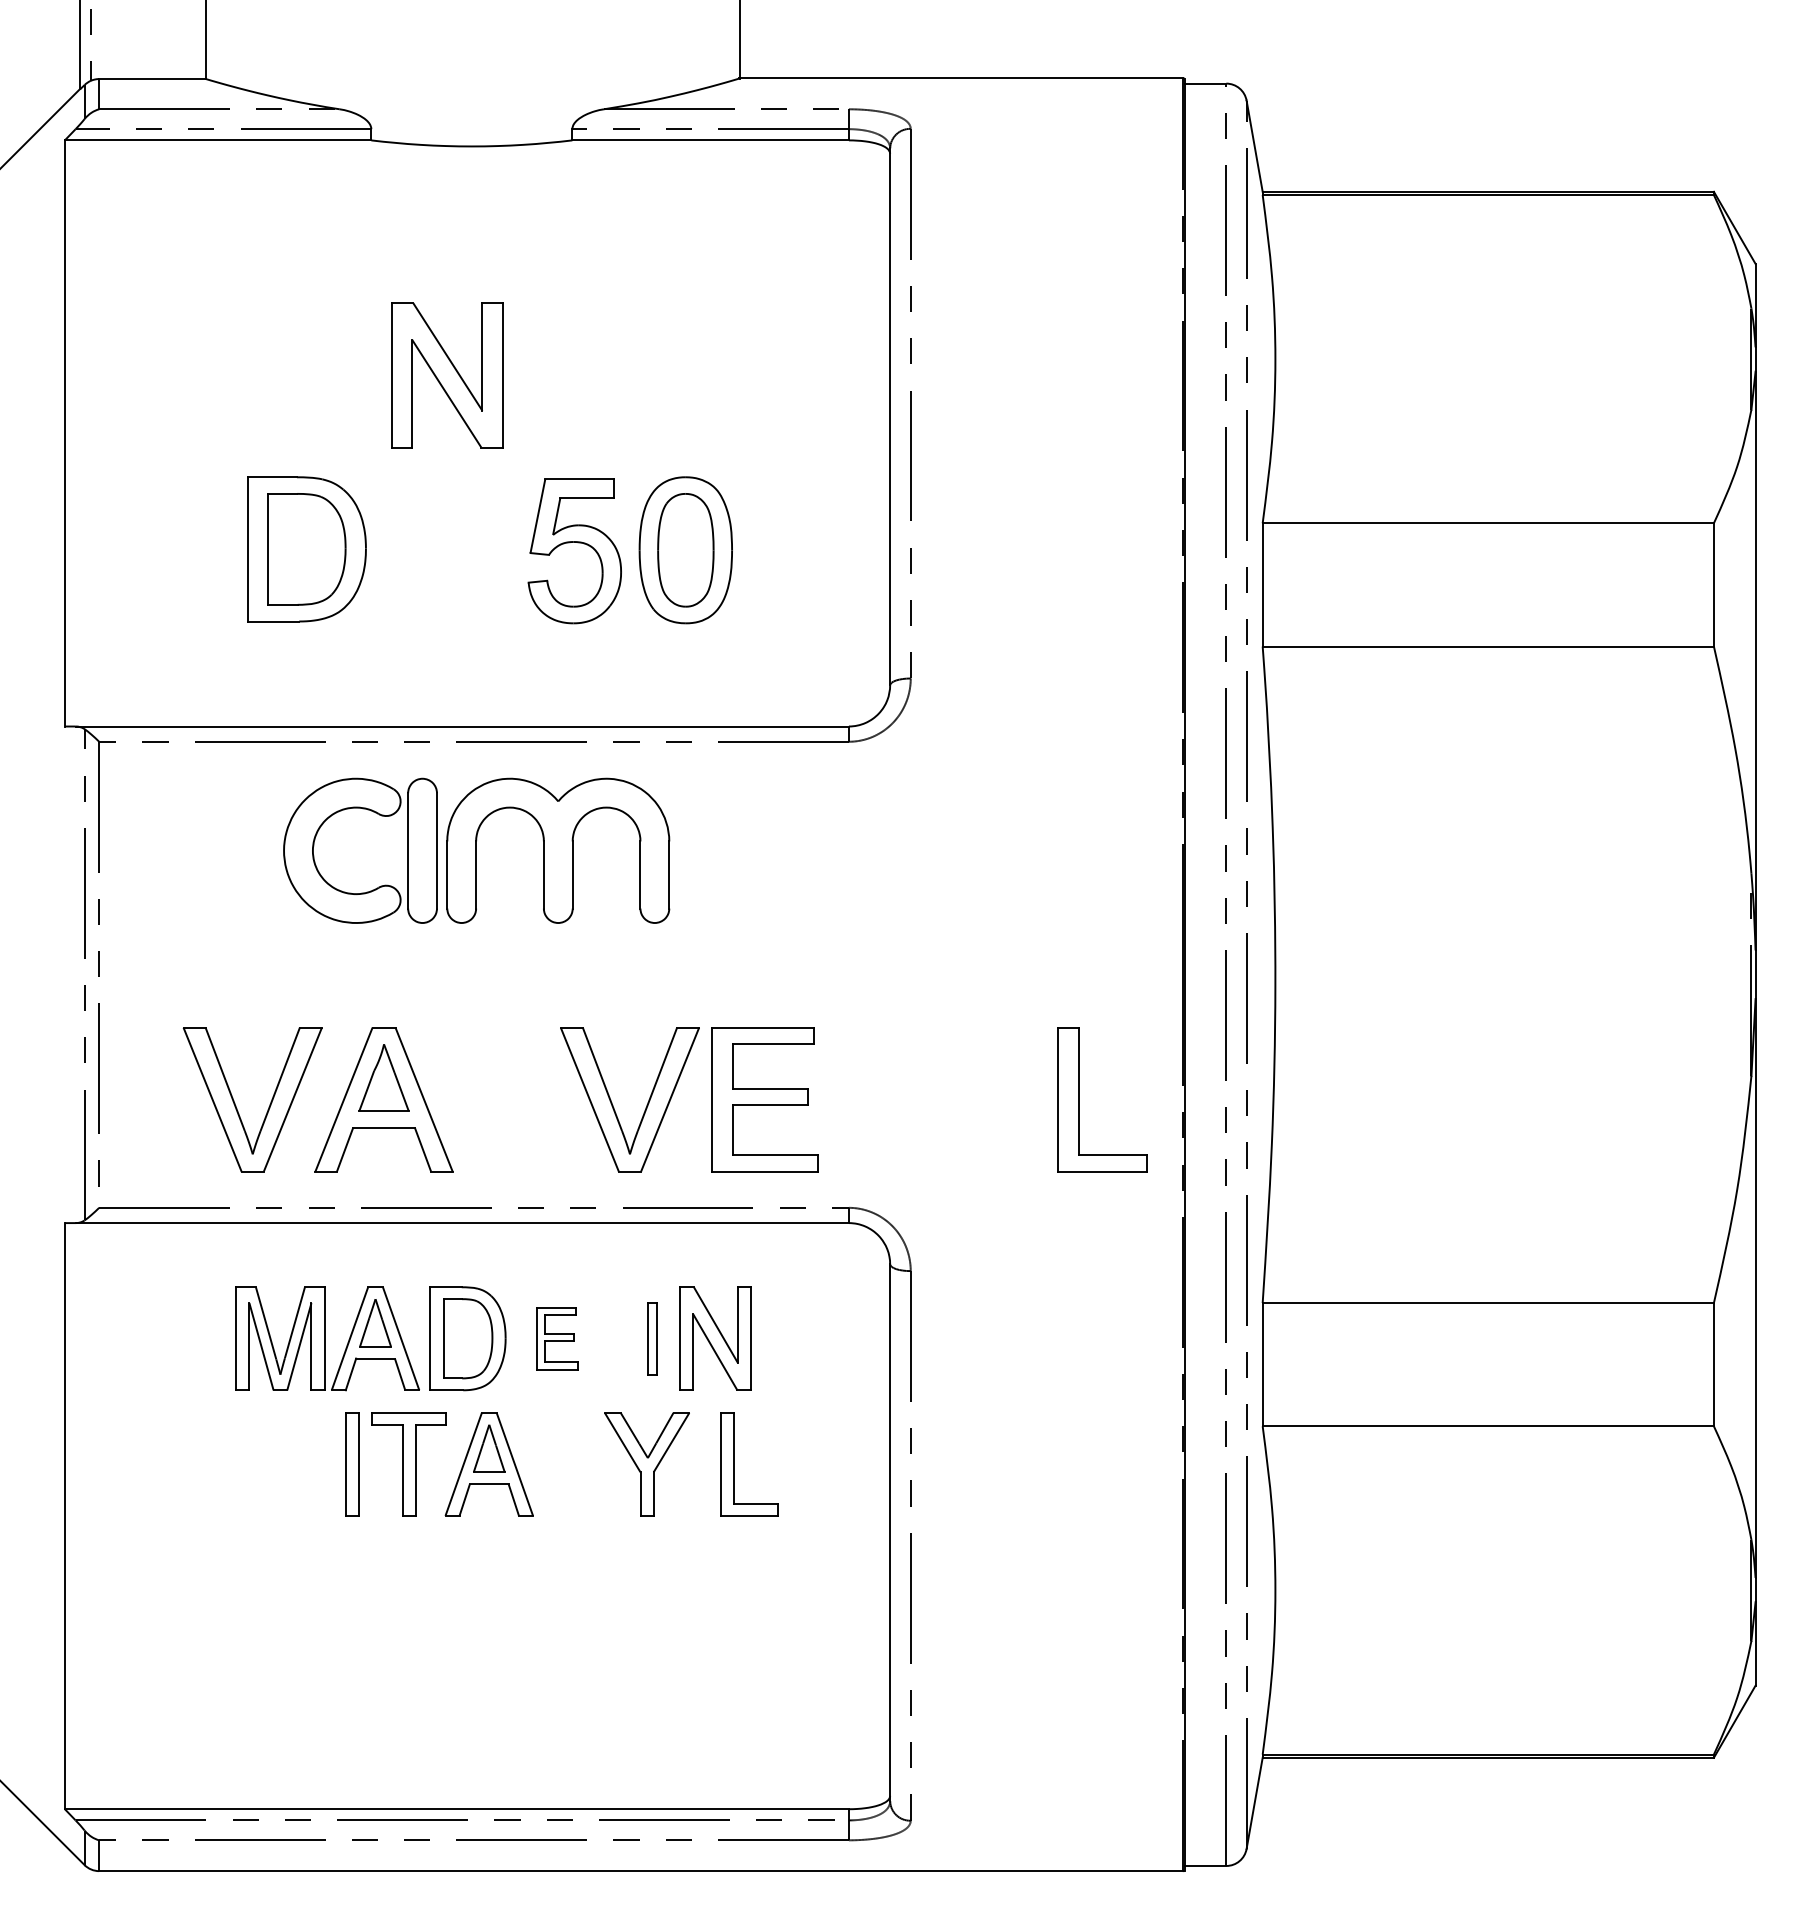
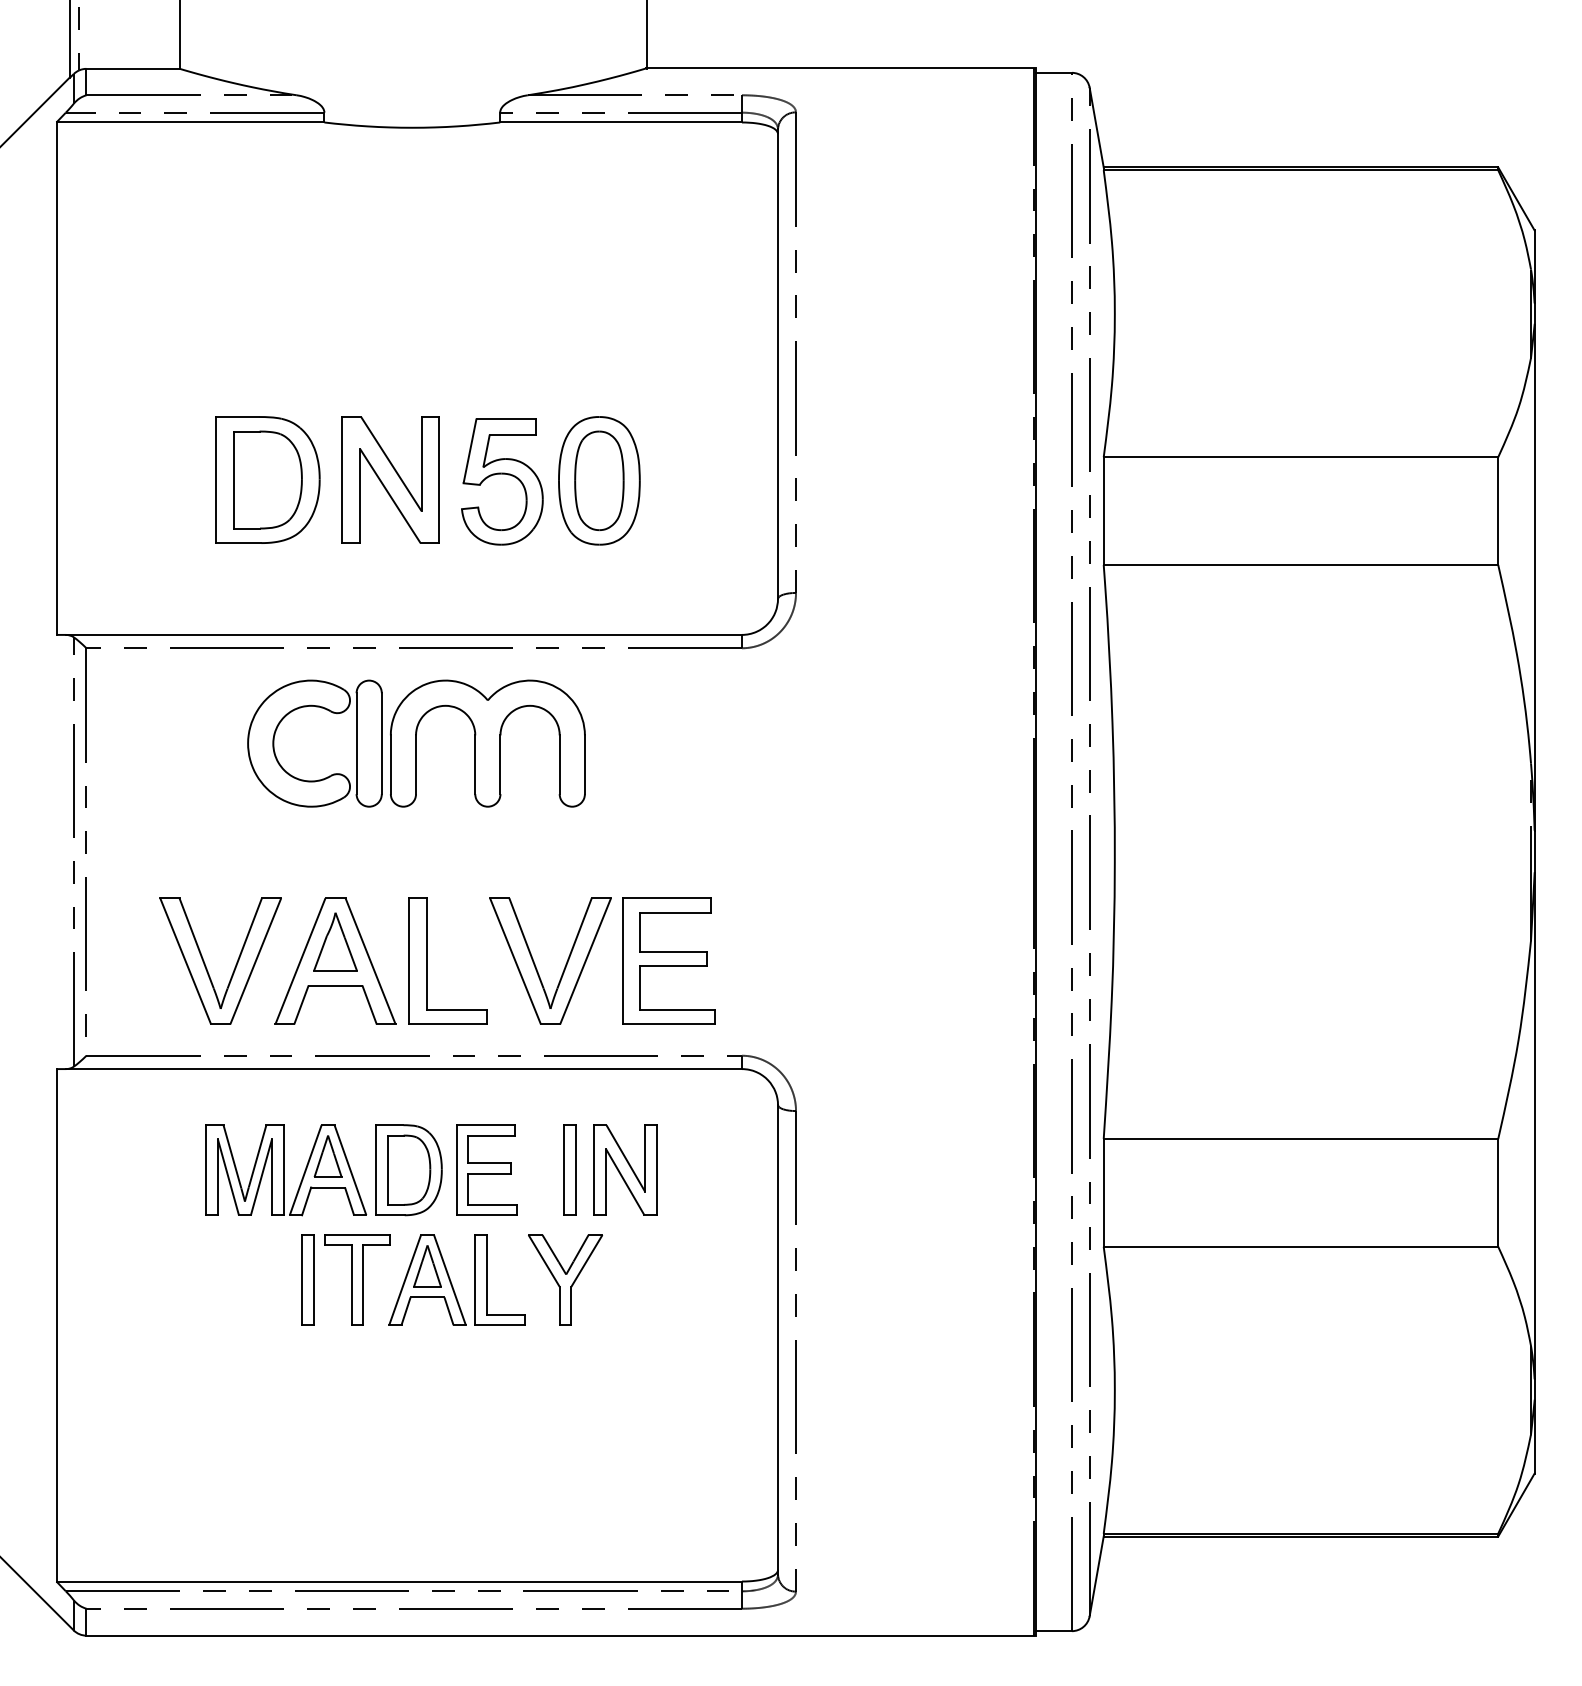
part: (447, 375) -> (391, 480), moved
part: (1079, 1099) -> (427, 961), moved
part: (557, 1338) -> (487, 1169), size x1.67
part: (652, 1338) -> (570, 1169), size x1.43
part: (734, 1464) -> (487, 1280), moved

